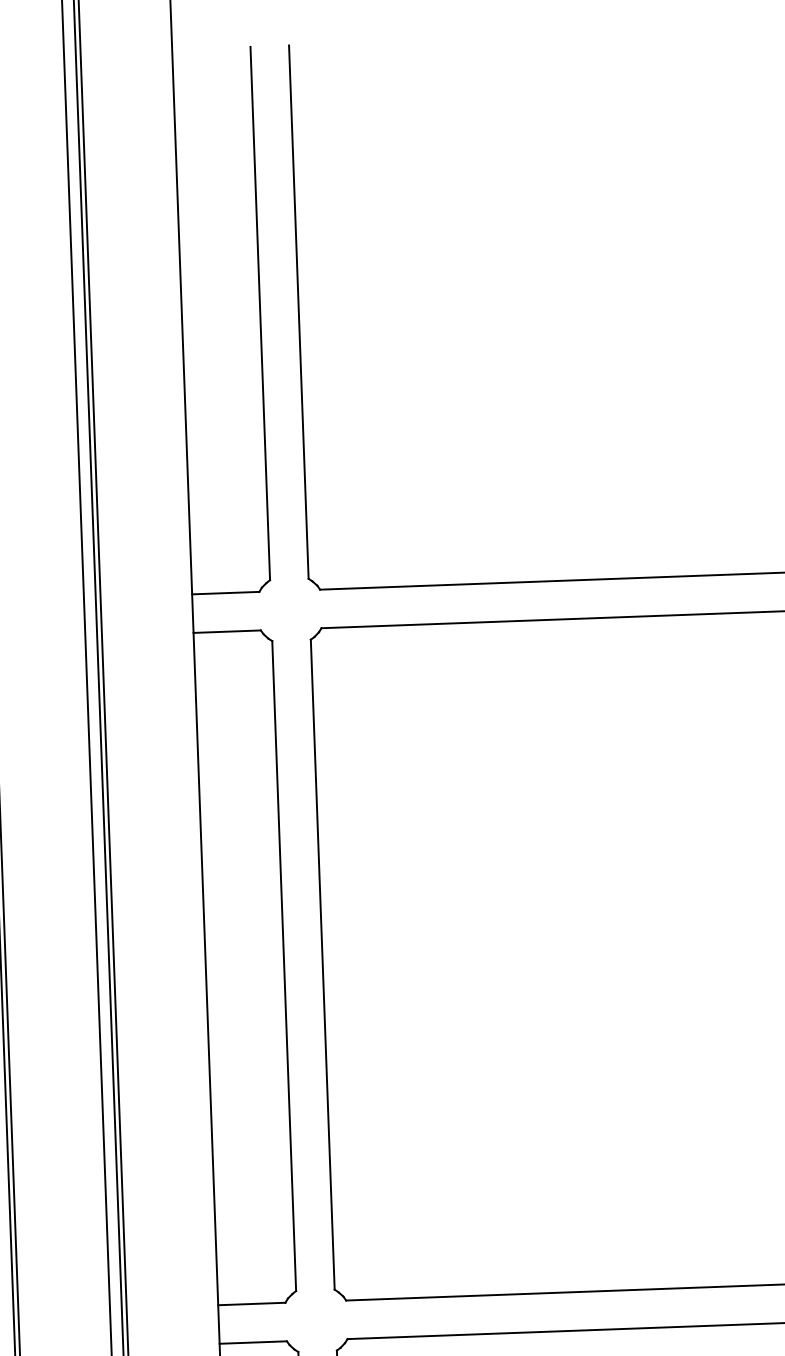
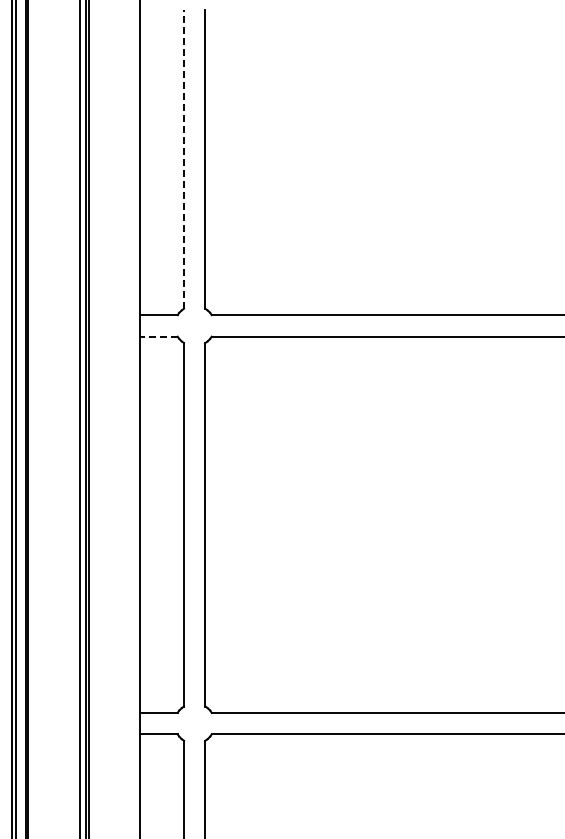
line: (259, 313) -> (183, 159), solid -> dashed
line: (226, 631) -> (158, 336), solid -> dashed

